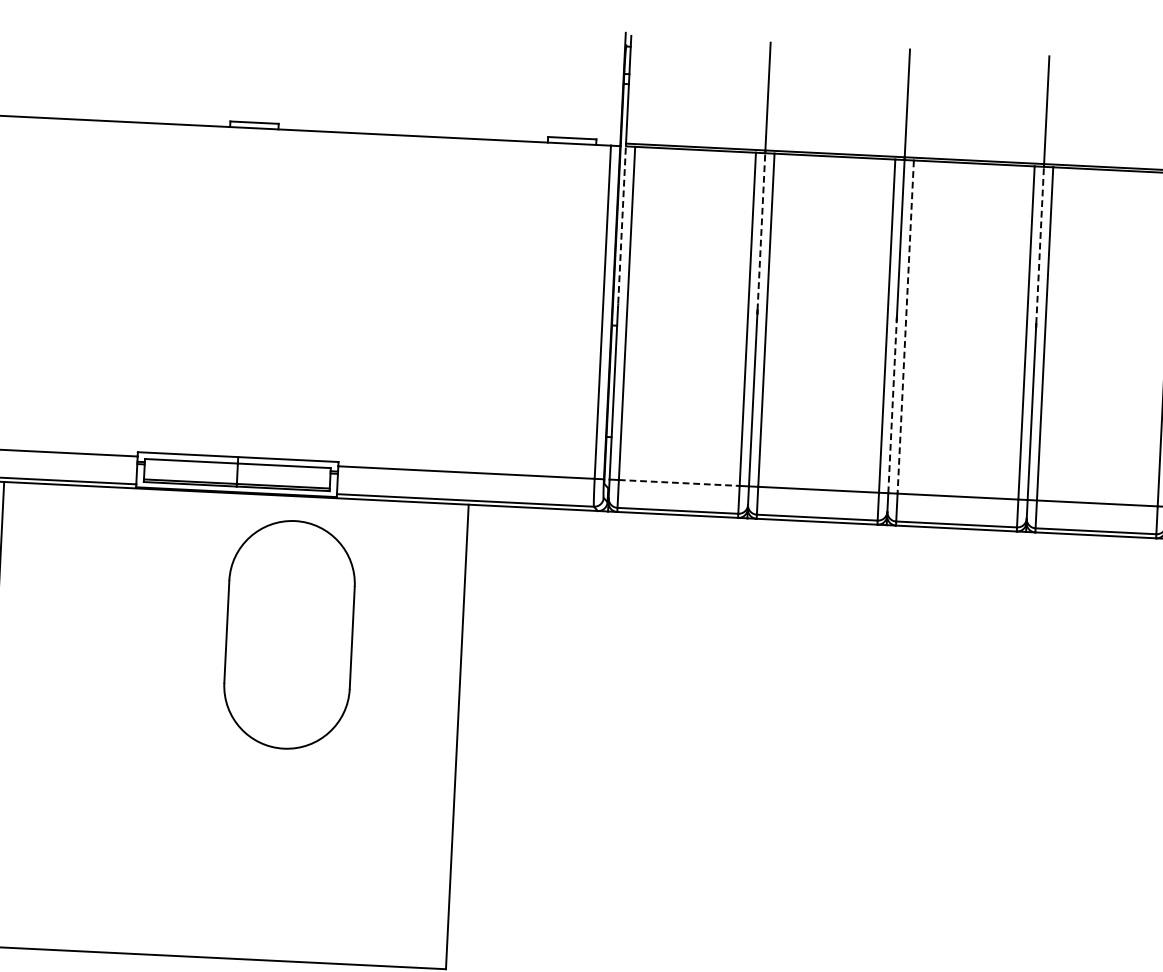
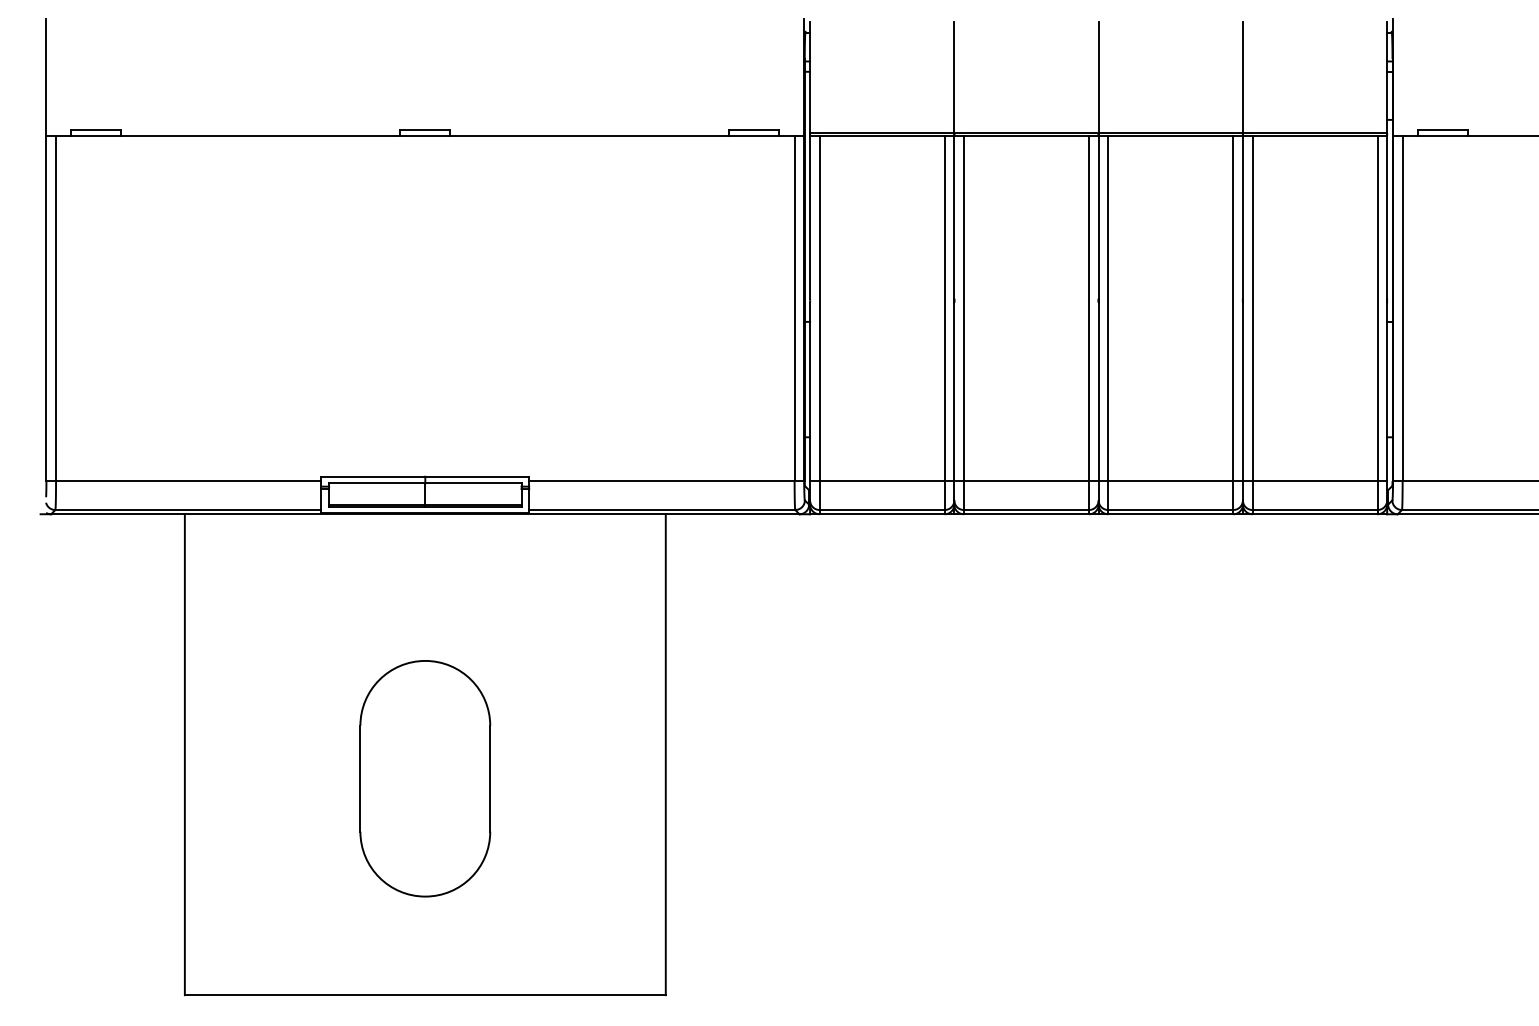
line: (622, 223) -> (810, 216), dashed -> solid
line: (761, 230) -> (954, 216), dashed -> solid
line: (1039, 244) -> (1242, 216), dashed -> solid
line: (905, 327) -> (1108, 309), dashed -> solid
line: (892, 406) -> (1098, 391), dashed -> solid
line: (679, 483) -> (882, 481), dashed -> solid
part: (289, 634) -> (425, 778), moved

